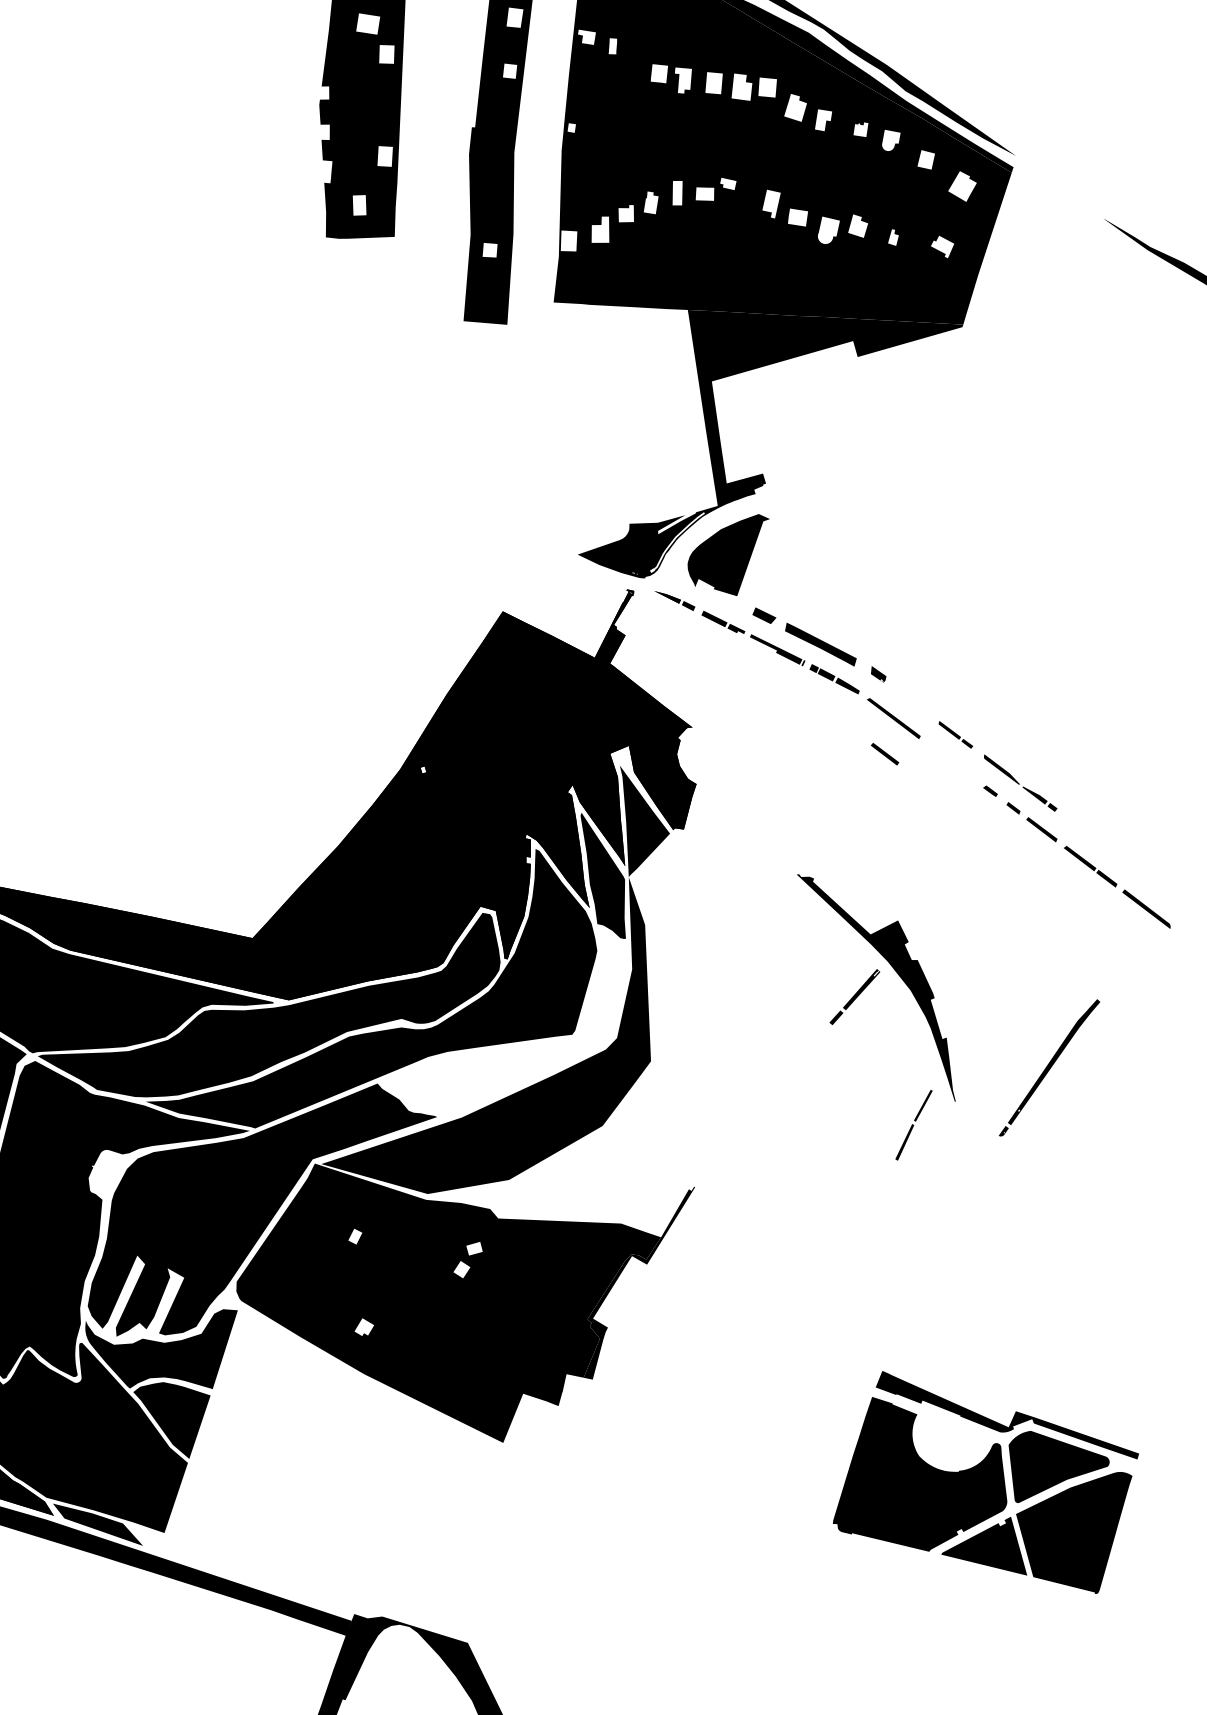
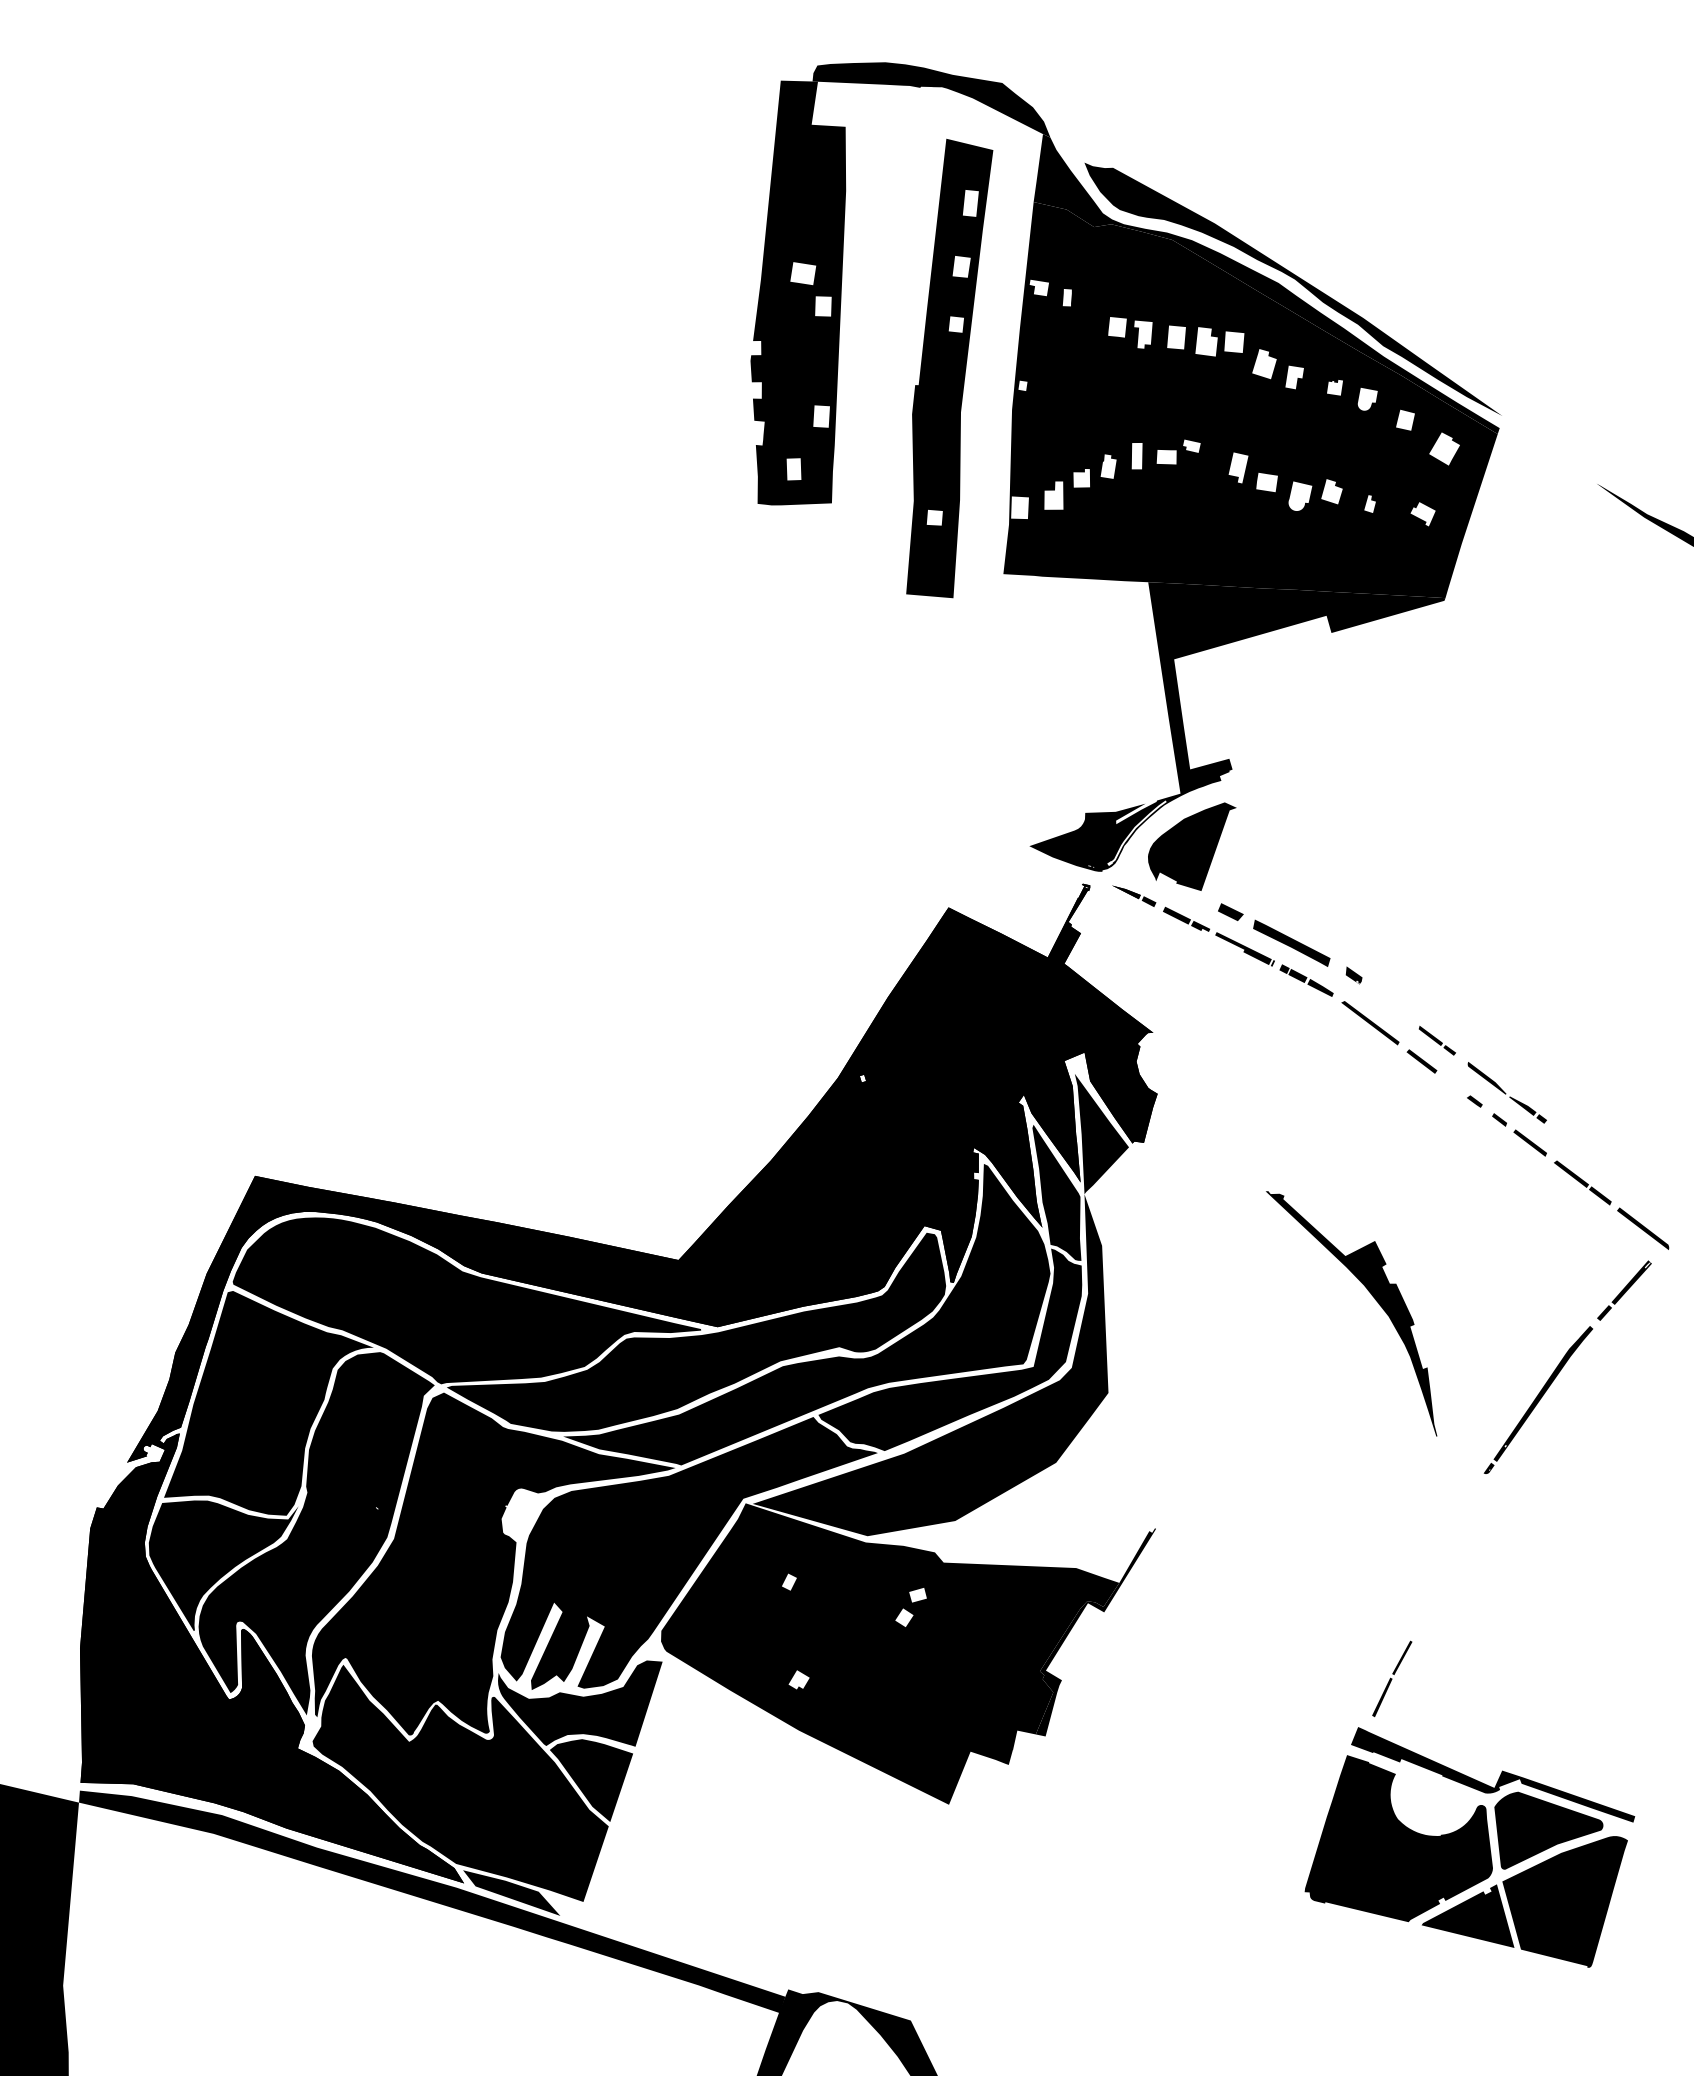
part: (884, 754) -> (1421, 1061), moved
part: (854, 996) -> (1624, 1290), moved
fill: (504, 1021) -> (950, 1349), added
line: (914, 1124) -> (1392, 1678), moved

